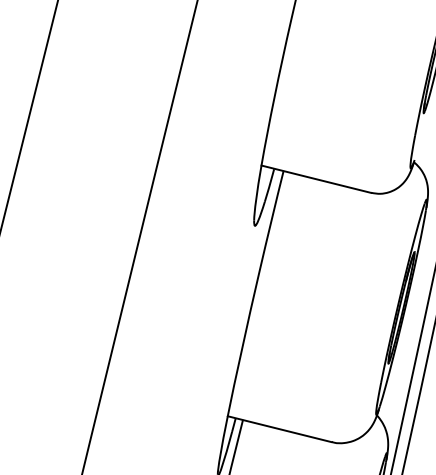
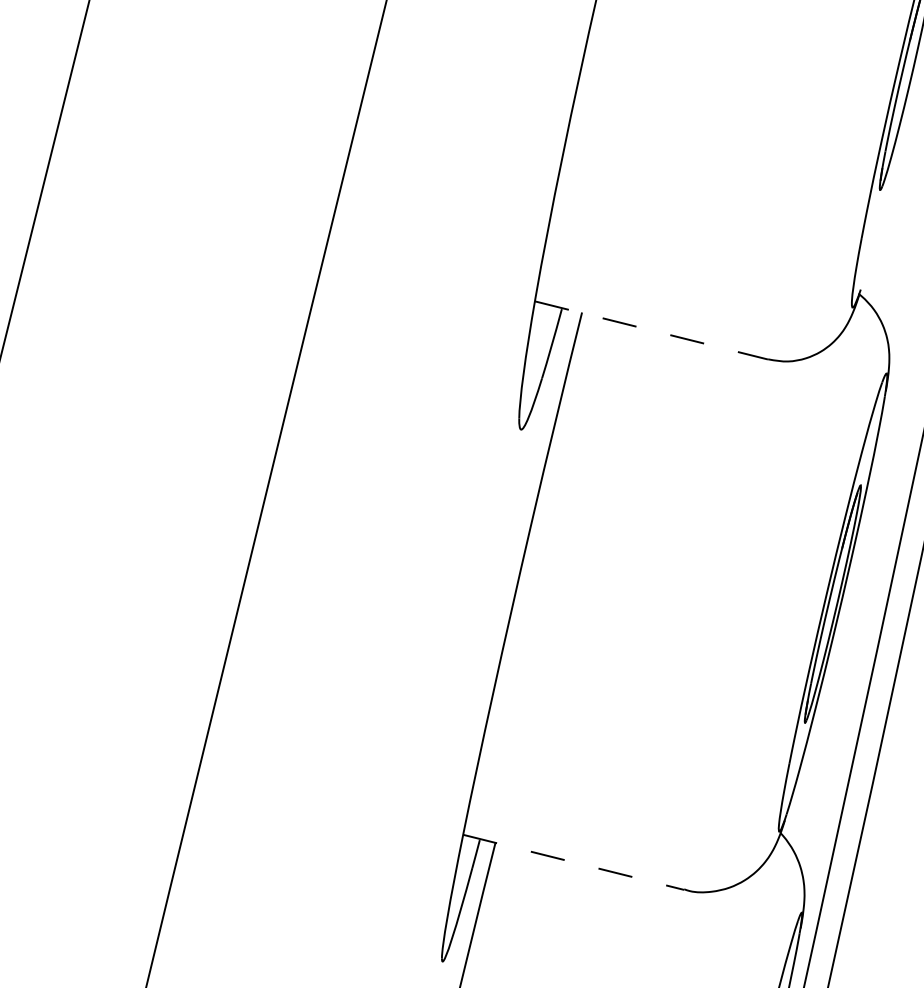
line: (316, 179) -> (651, 331), solid -> dashed
line: (280, 429) -> (575, 862), solid -> dashed

